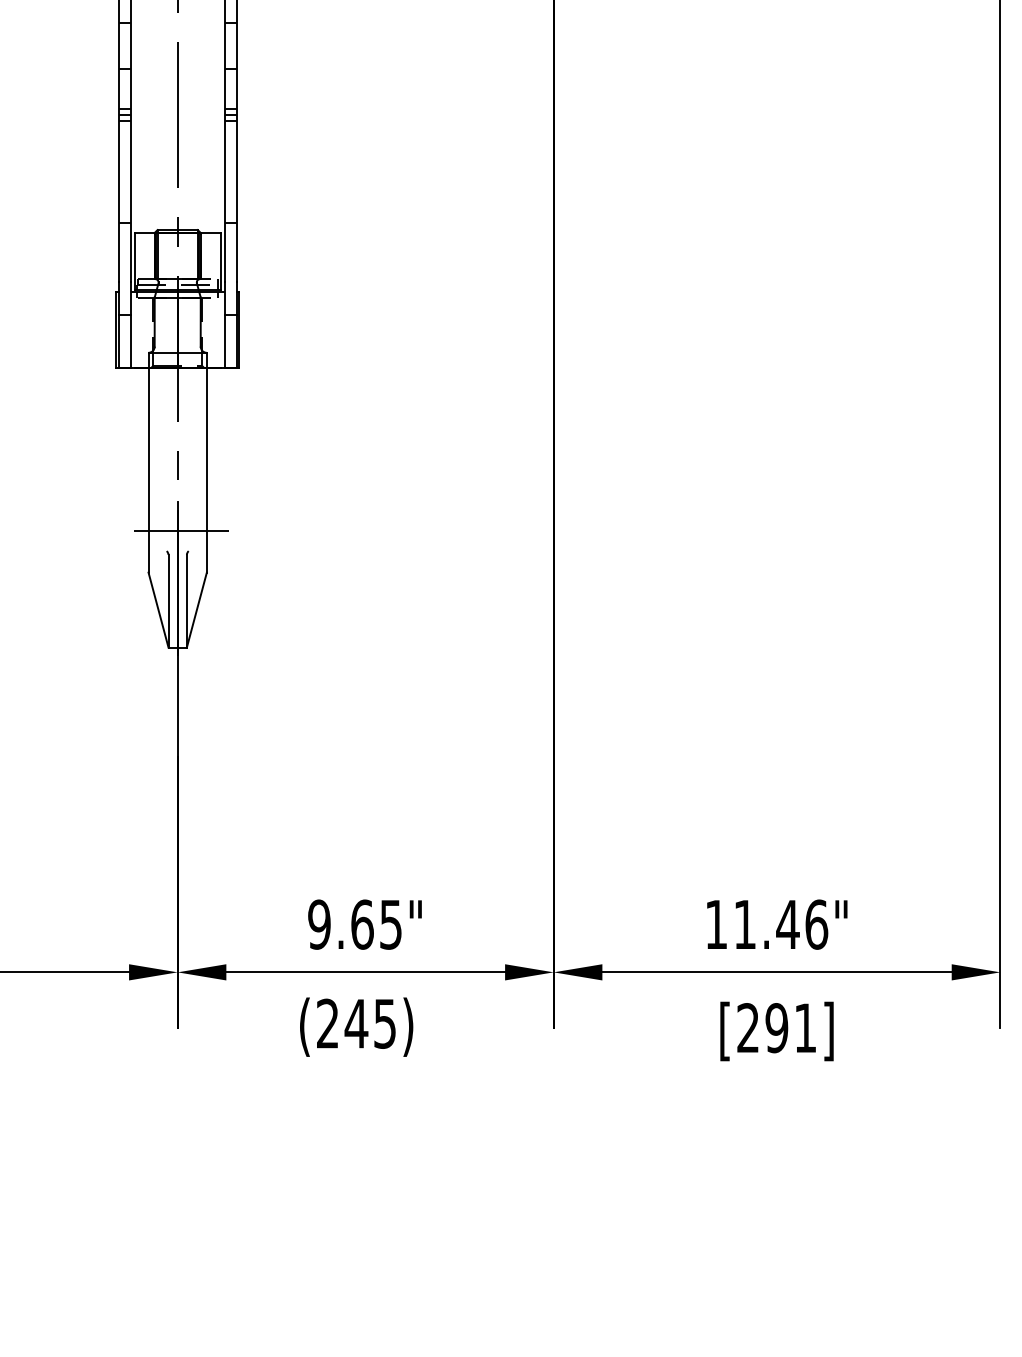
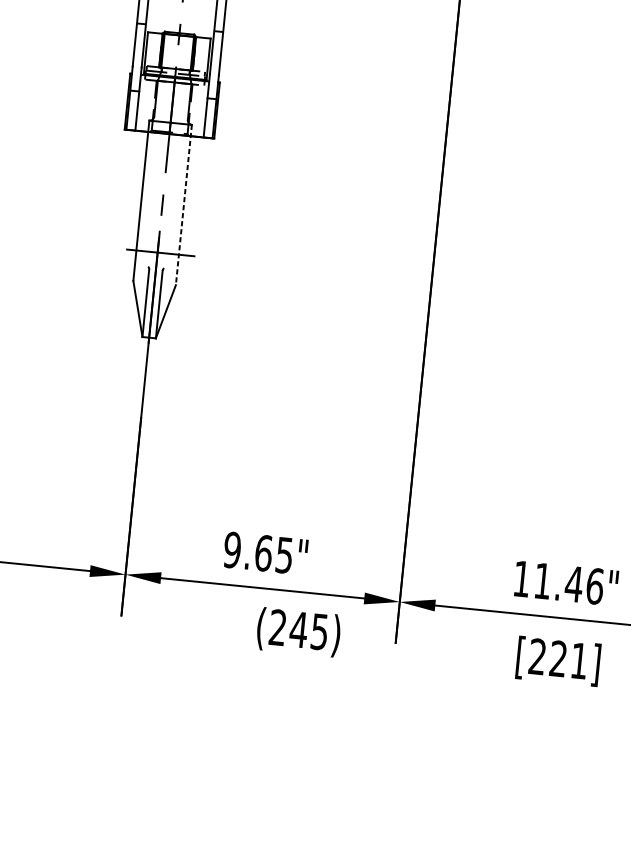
line: (206, 462) -> (183, 204), solid -> dashed
text: (356, 1026) -> (298, 631), moved
text: (776, 1028) -> (558, 659), [291] -> [221]

